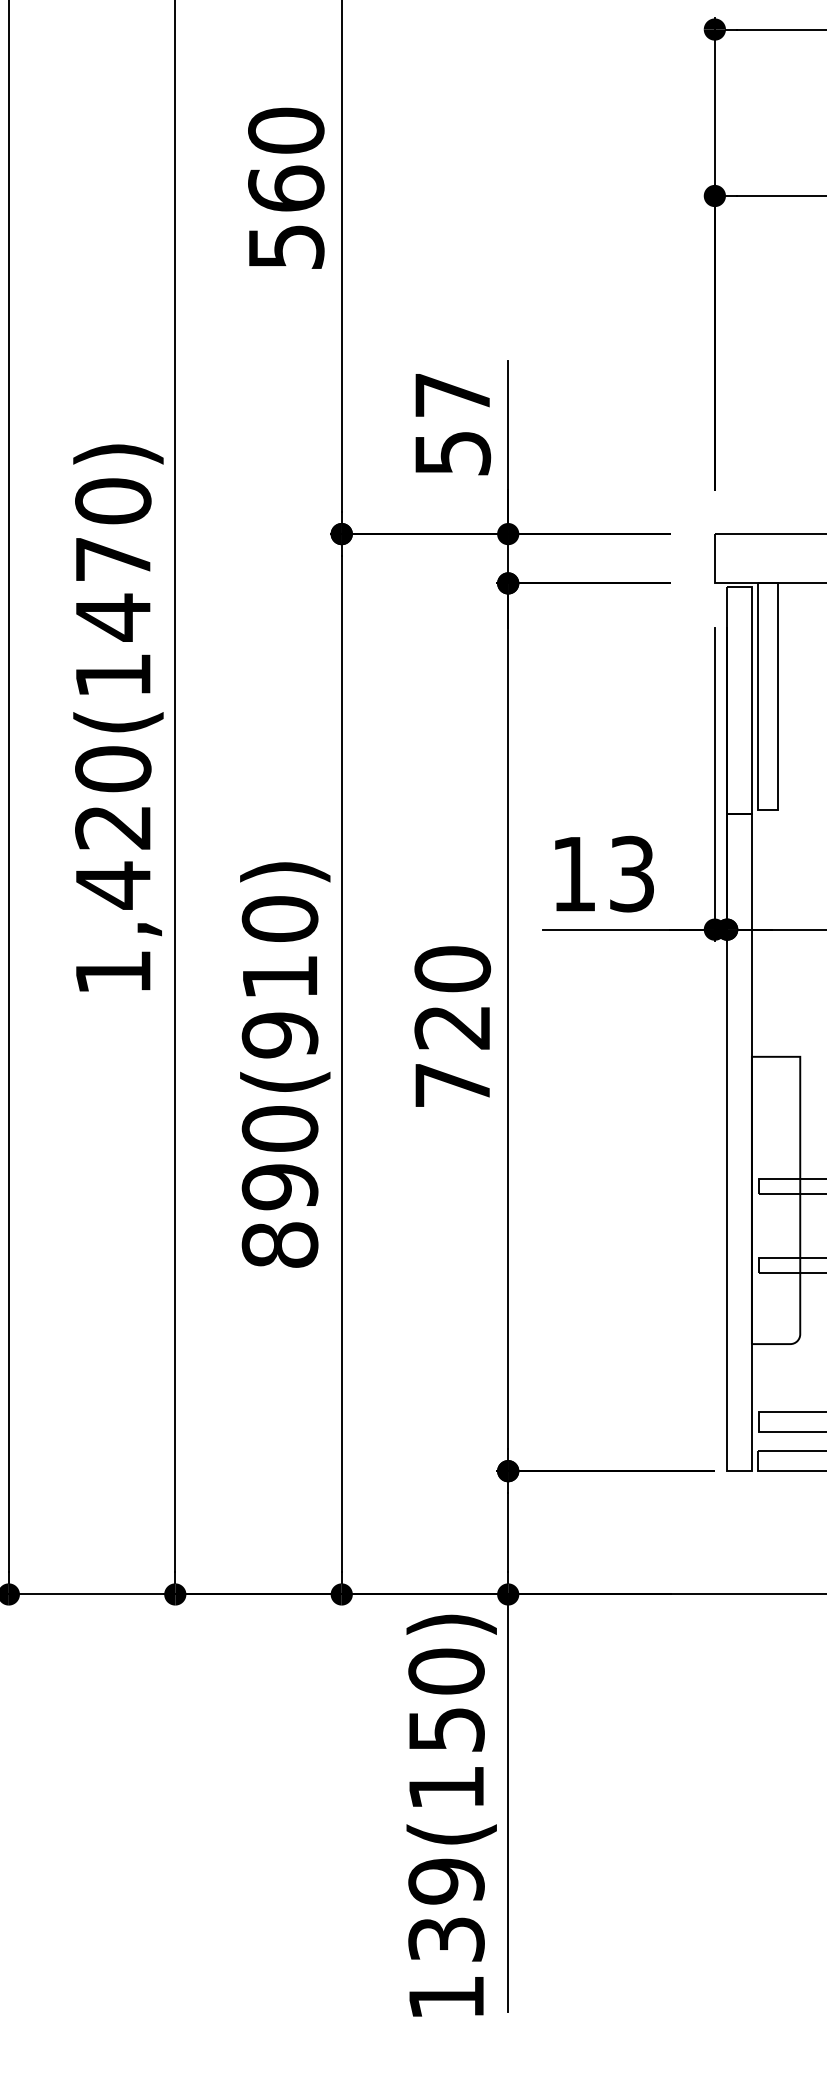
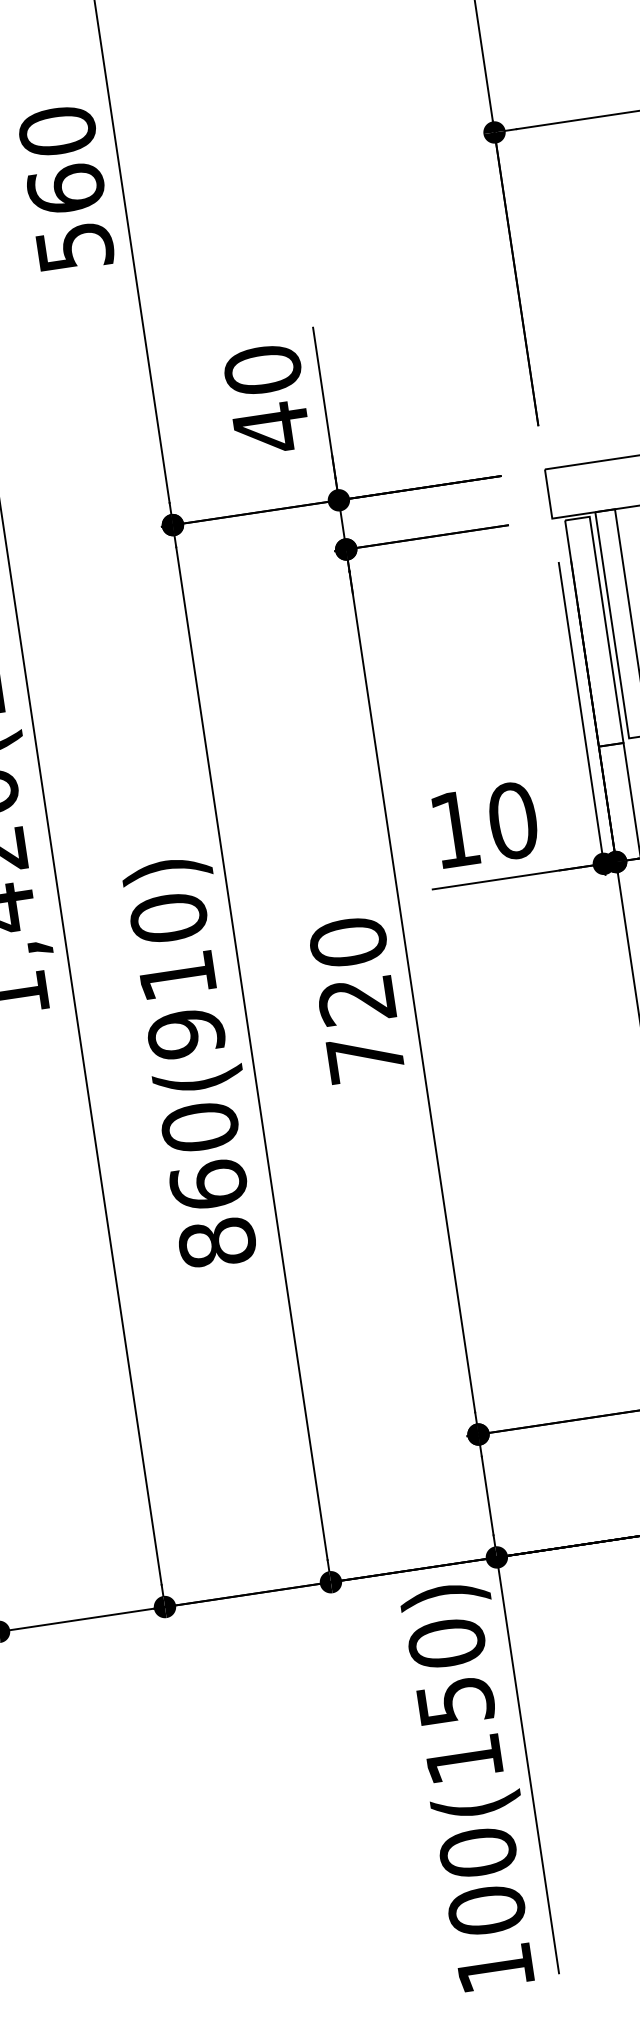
text: (452, 424) -> (267, 399), 57 -> 40
text: (632, 873) -> (513, 820), 13 -> 10
text: (279, 1186) -> (208, 1184), 890(910) -> 860(910)
text: (446, 1910) -> (482, 1881), 139(150) -> 100(150)

